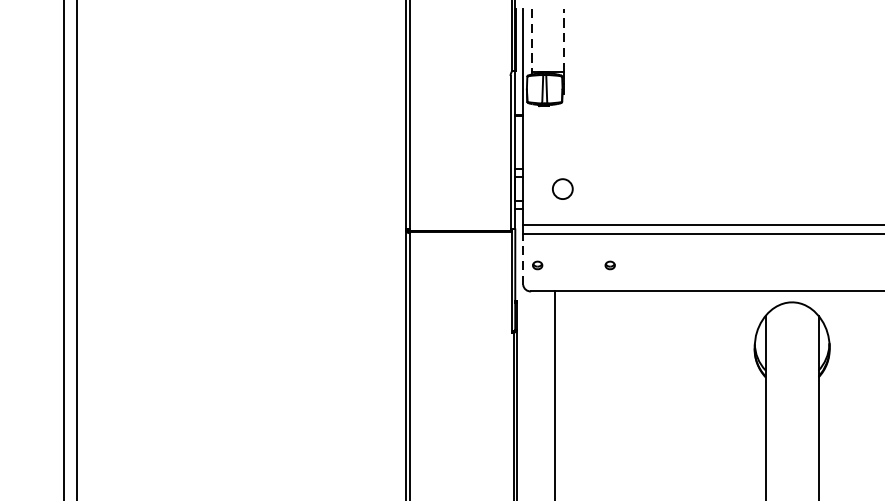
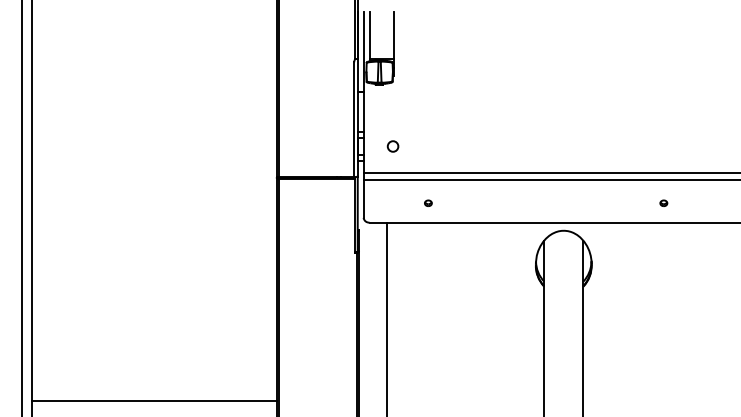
line: (563, 39) -> (393, 35), dashed -> solid
line: (532, 41) -> (370, 36), dashed -> solid
circle: (561, 189) -> (392, 146), size x0.71
line: (523, 258) -> (363, 198), dashed -> solid
part: (537, 264) -> (374, 202), removed

